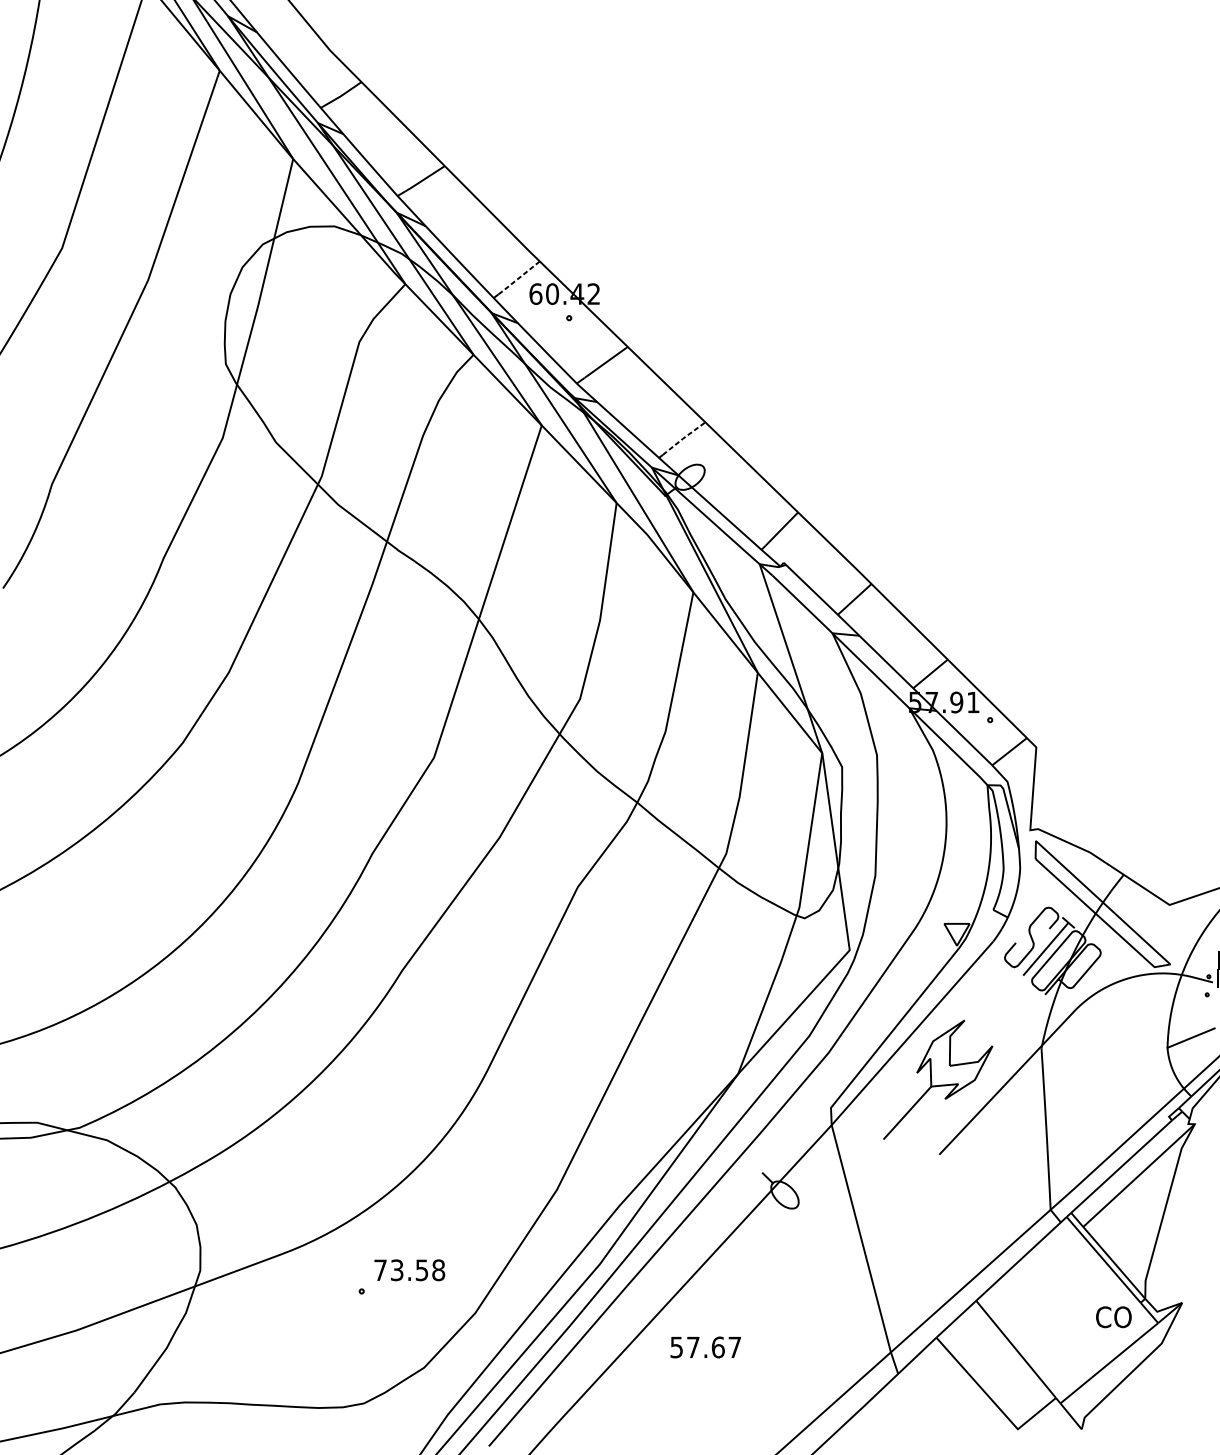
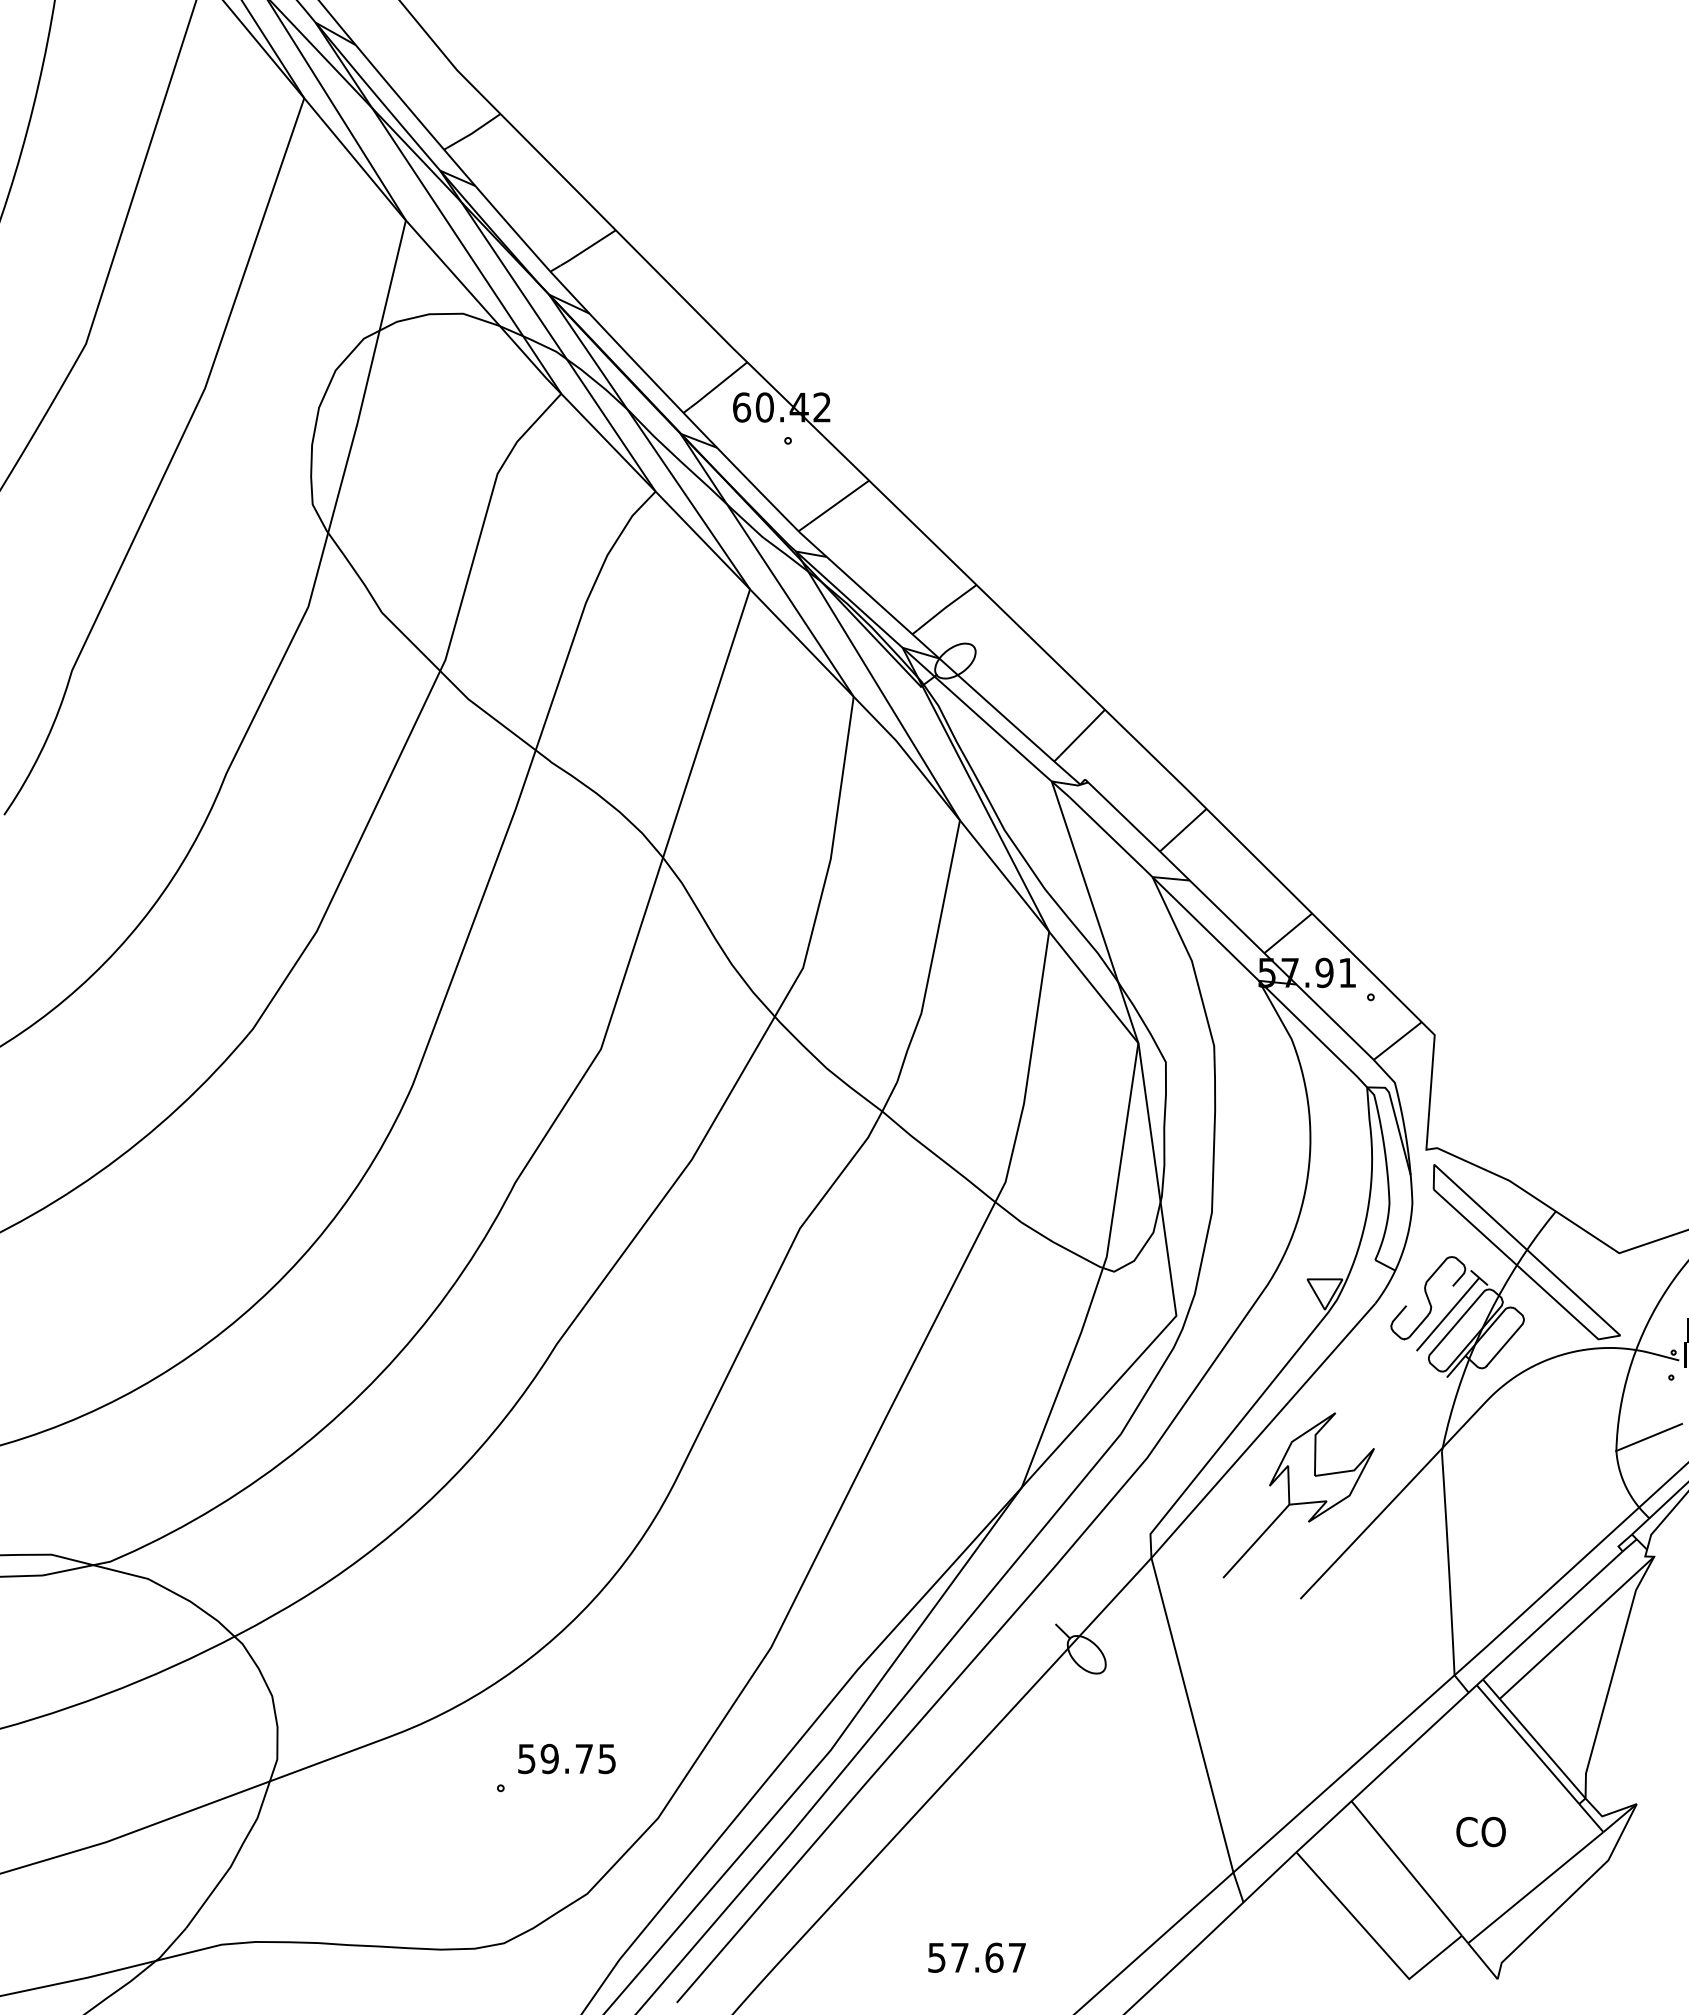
line: (518, 278) -> (717, 385), dashed -> solid
line: (683, 438) -> (946, 607), dashed -> solid
text: (409, 1269) -> (567, 1758), 73.58 -> 59.75
text: (1113, 1316) -> (1480, 1831), moved
text: (705, 1347) -> (976, 1957), moved

